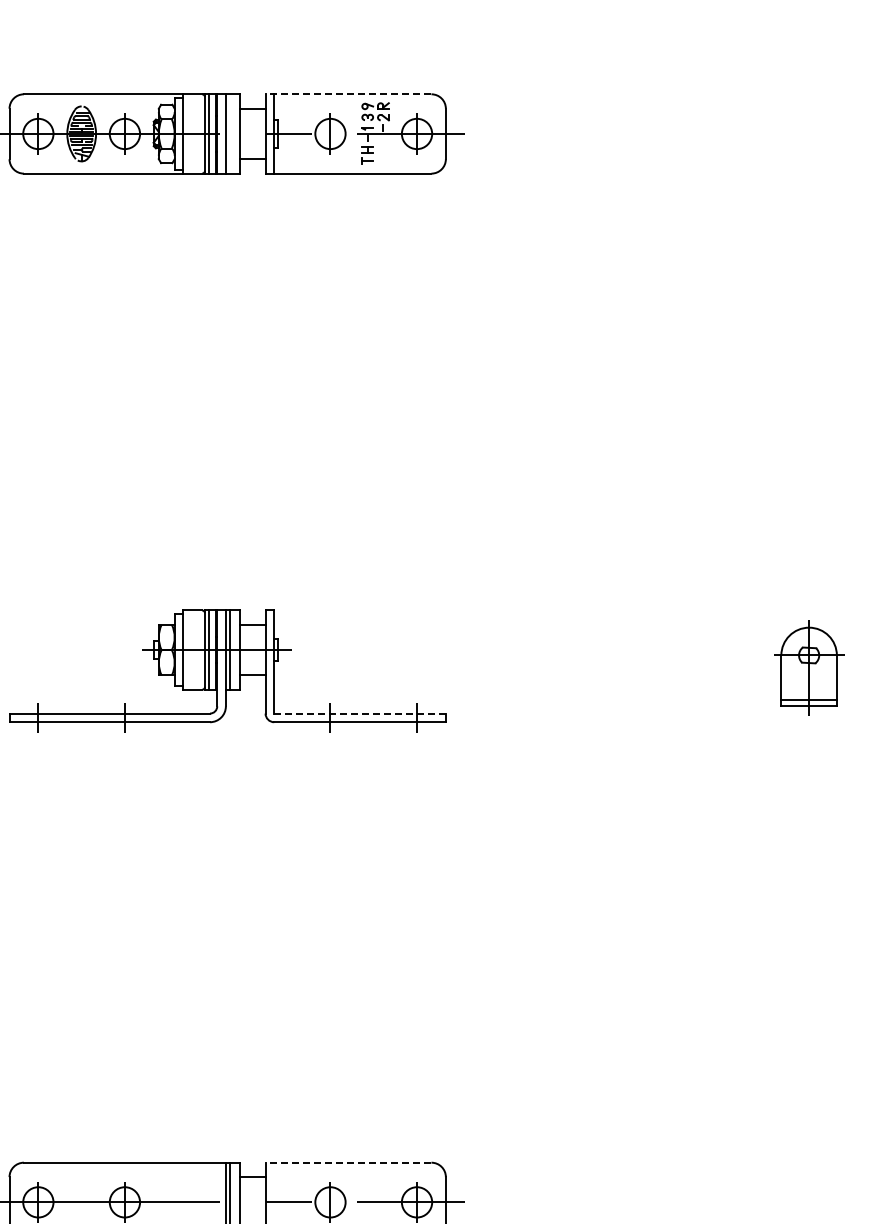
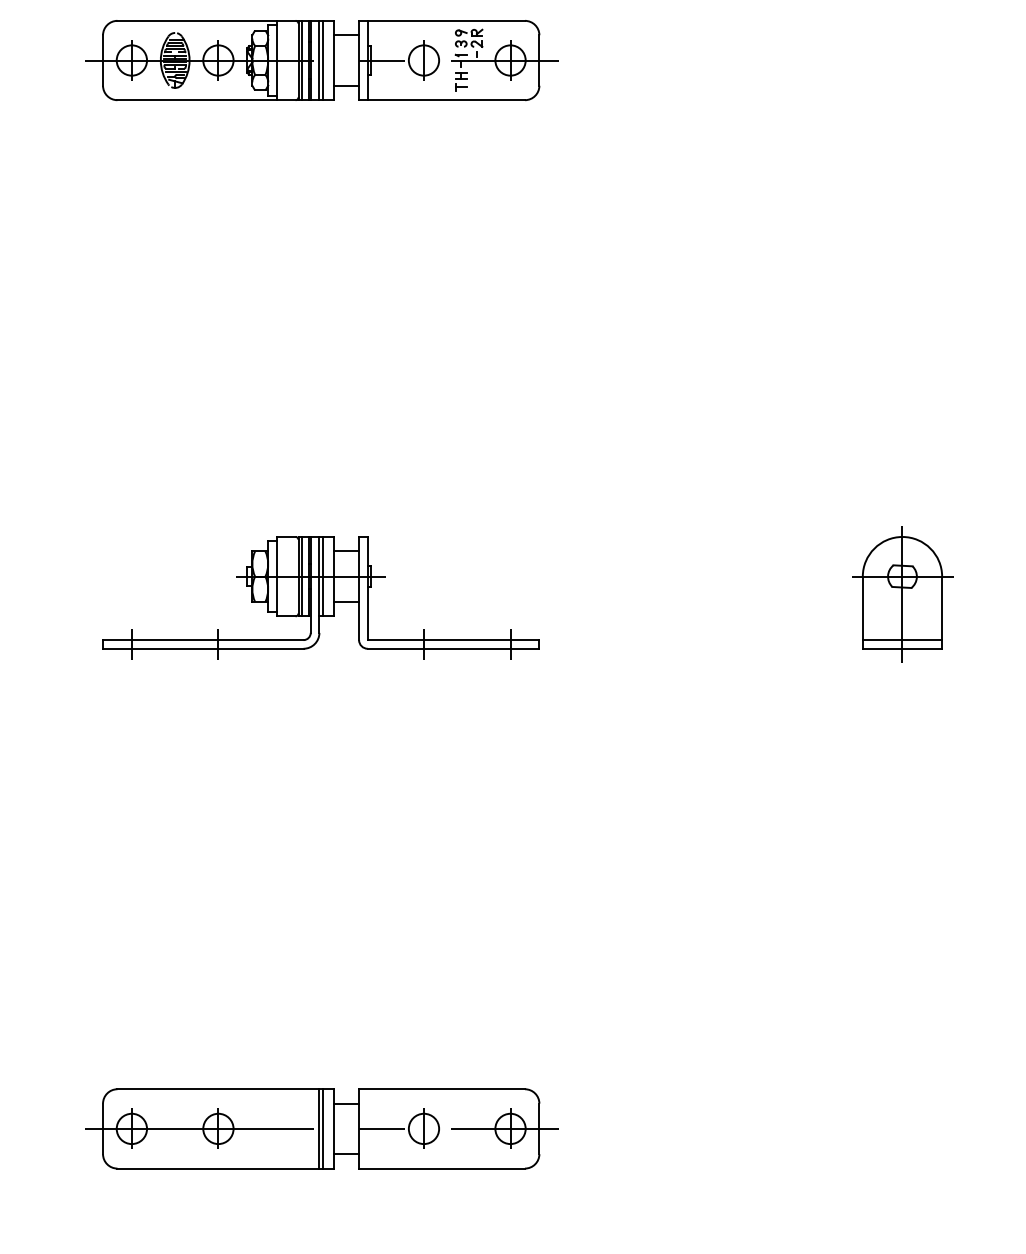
line: (348, 93) -> (442, 20), dashed -> solid
line: (229, 133) -> (323, 60), added
part: (808, 667) -> (902, 594), size x1.43
line: (359, 713) -> (453, 640), dashed -> solid
line: (348, 1162) -> (442, 1089), dashed -> solid

